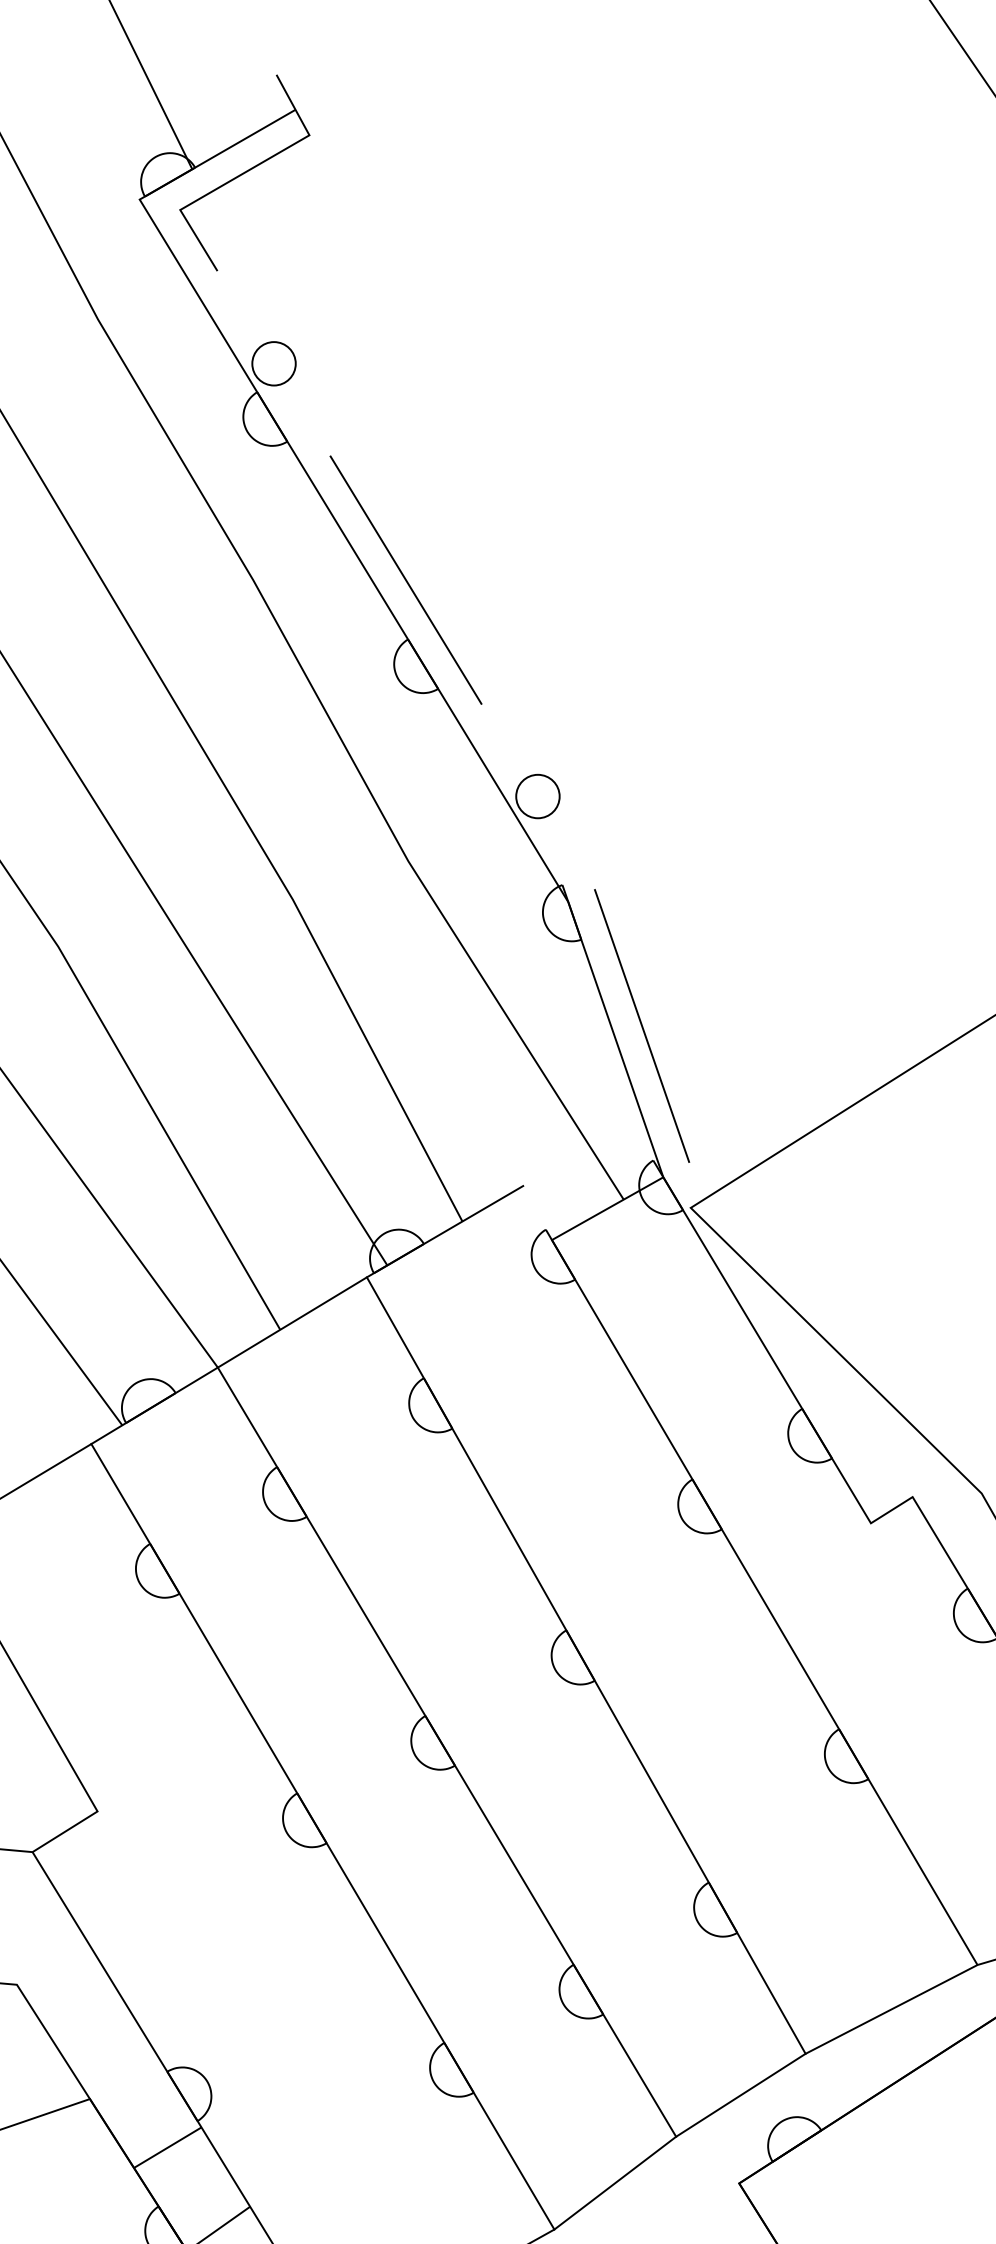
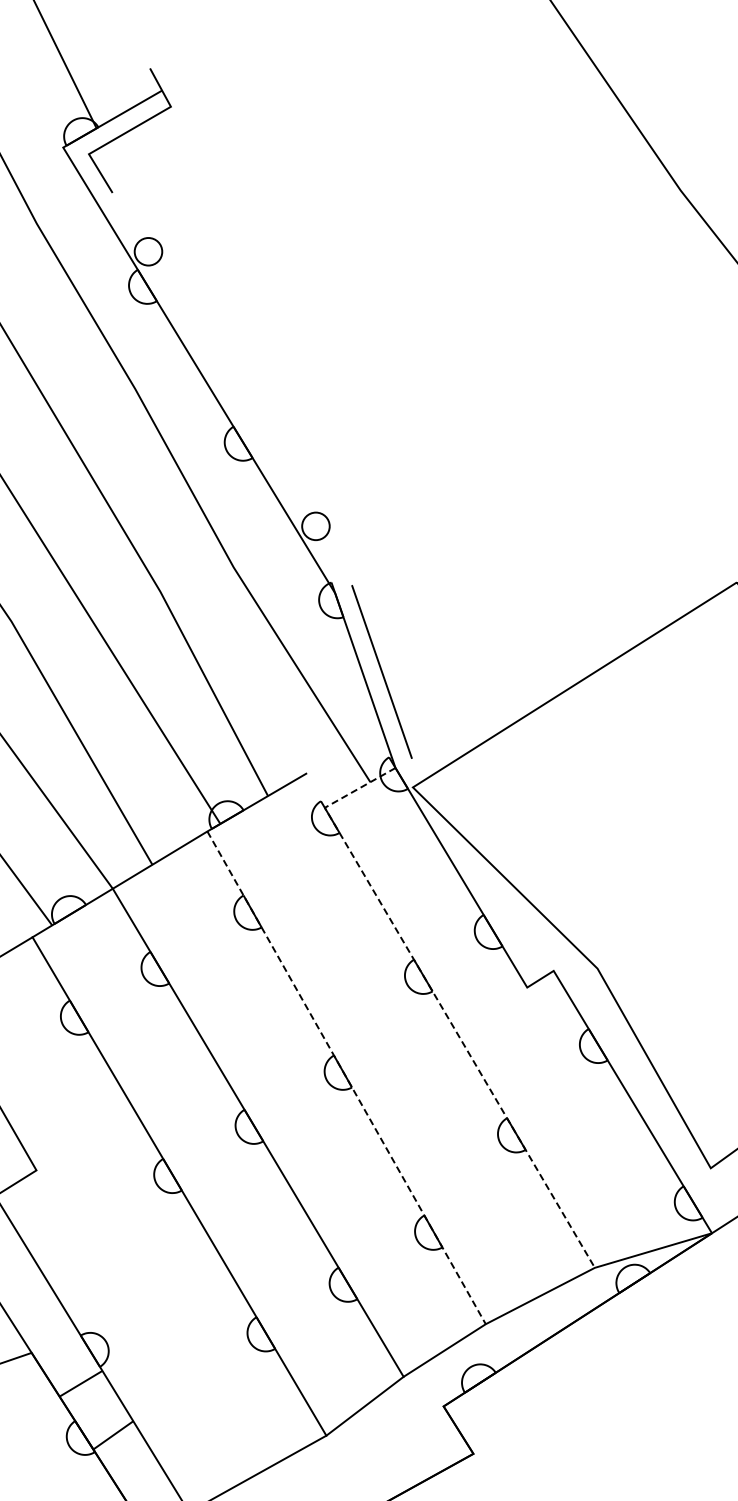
line: (406, 579) -> (232, 388), removed
line: (732, 1546) -> (439, 1002), solid -> dashed
line: (586, 1665) -> (346, 1077), solid -> dashed

